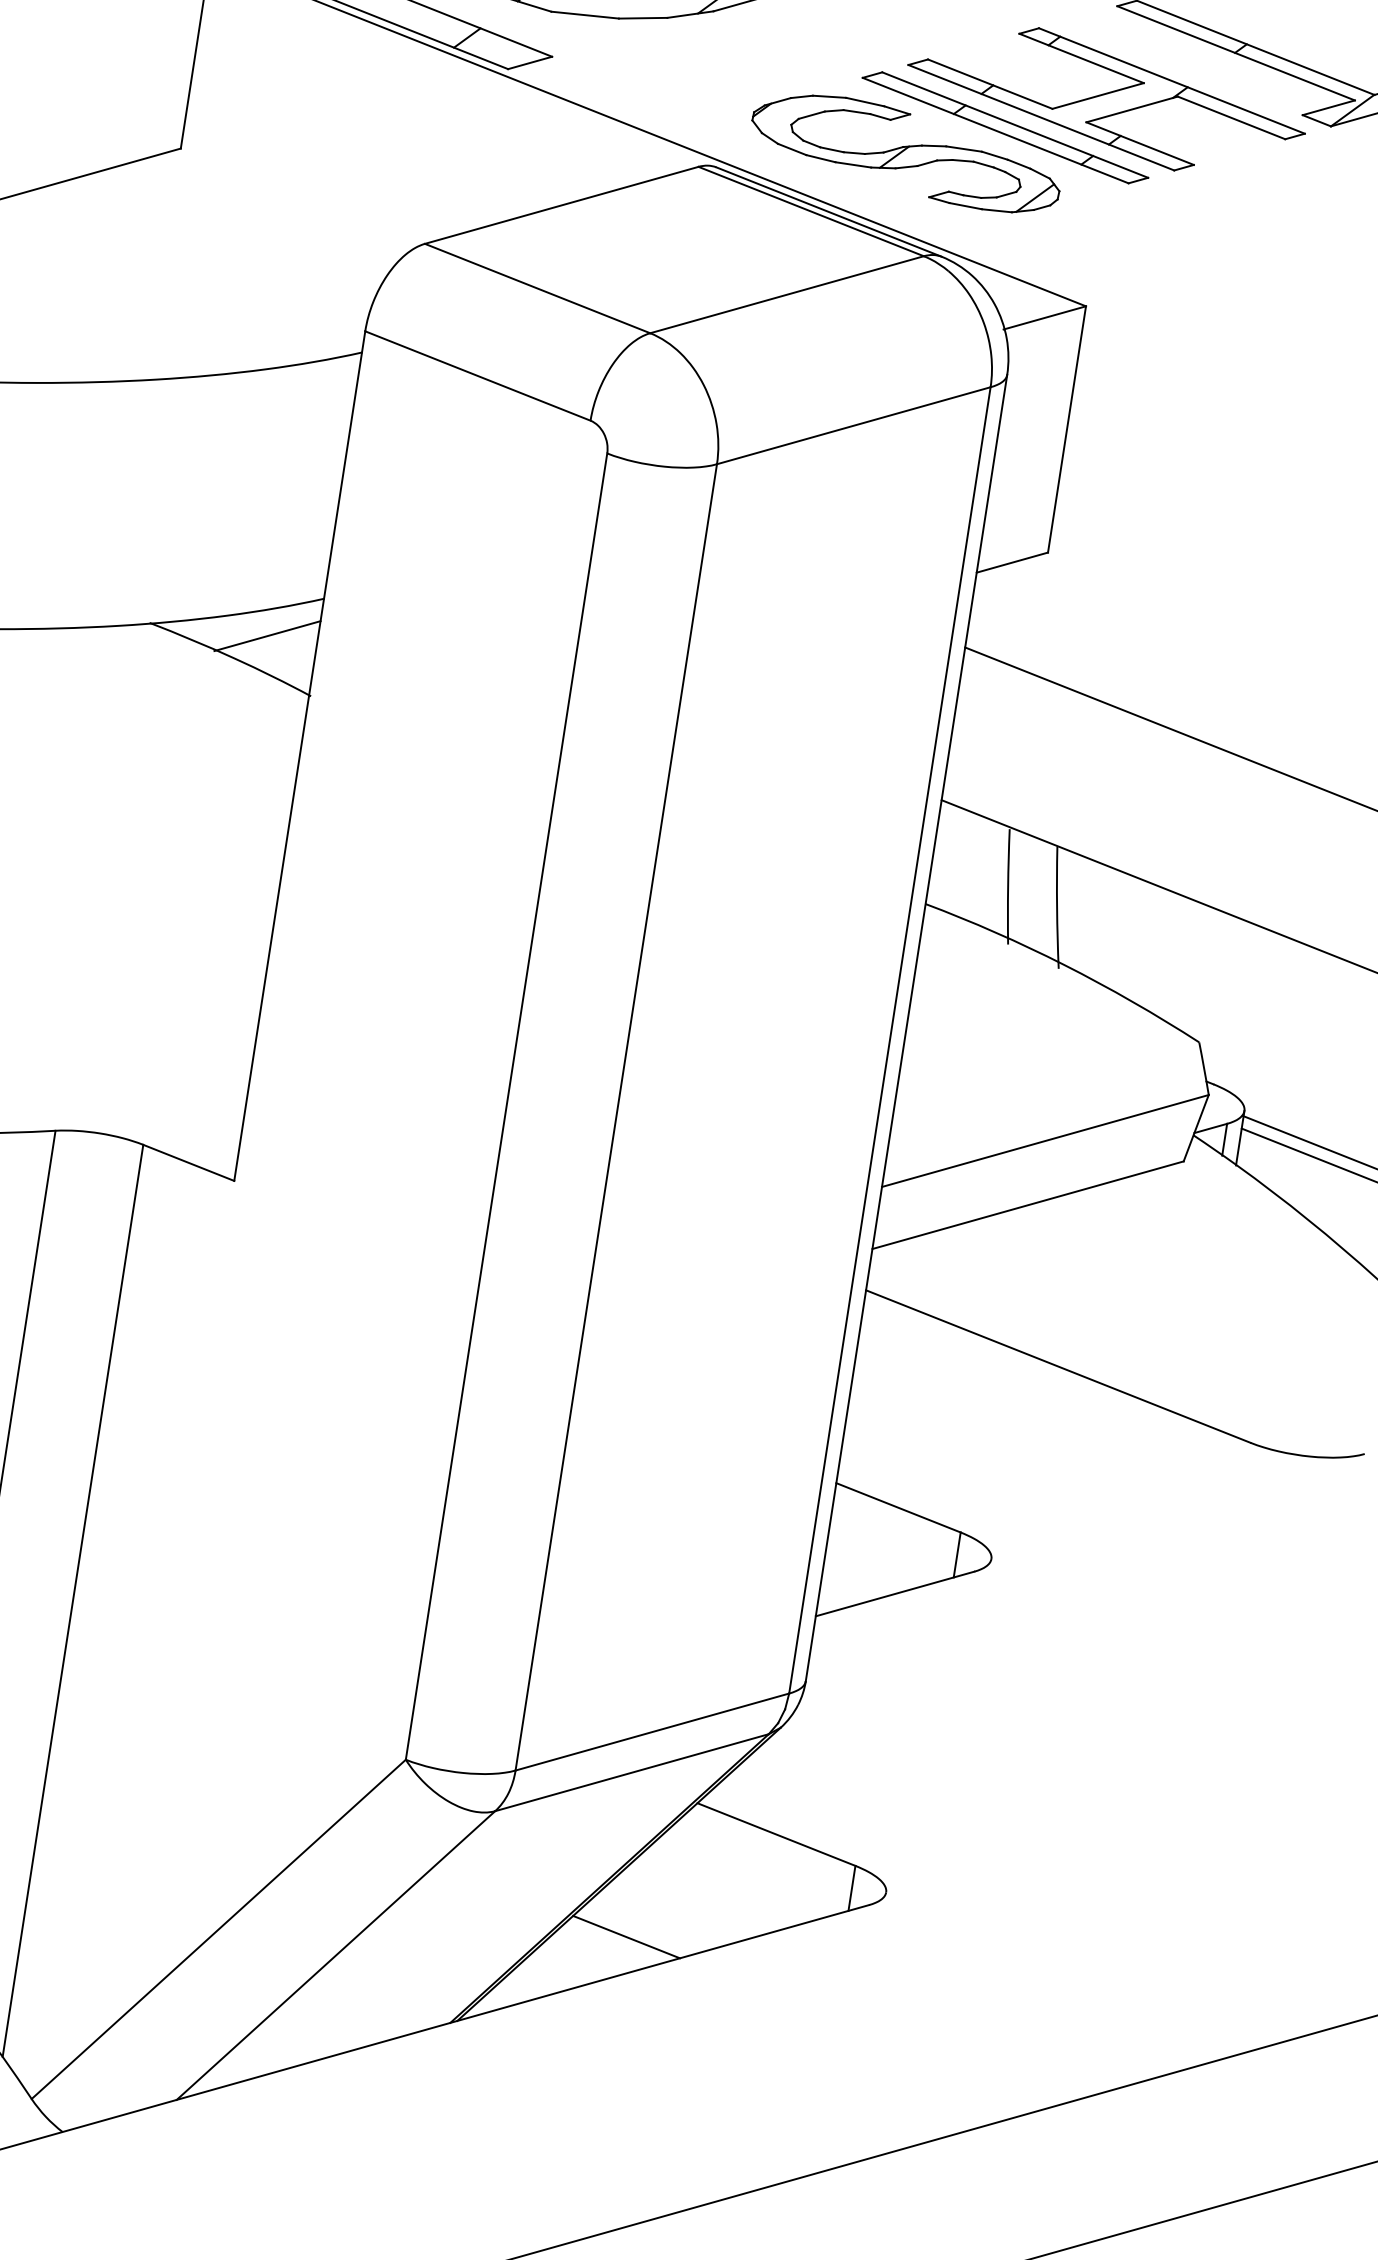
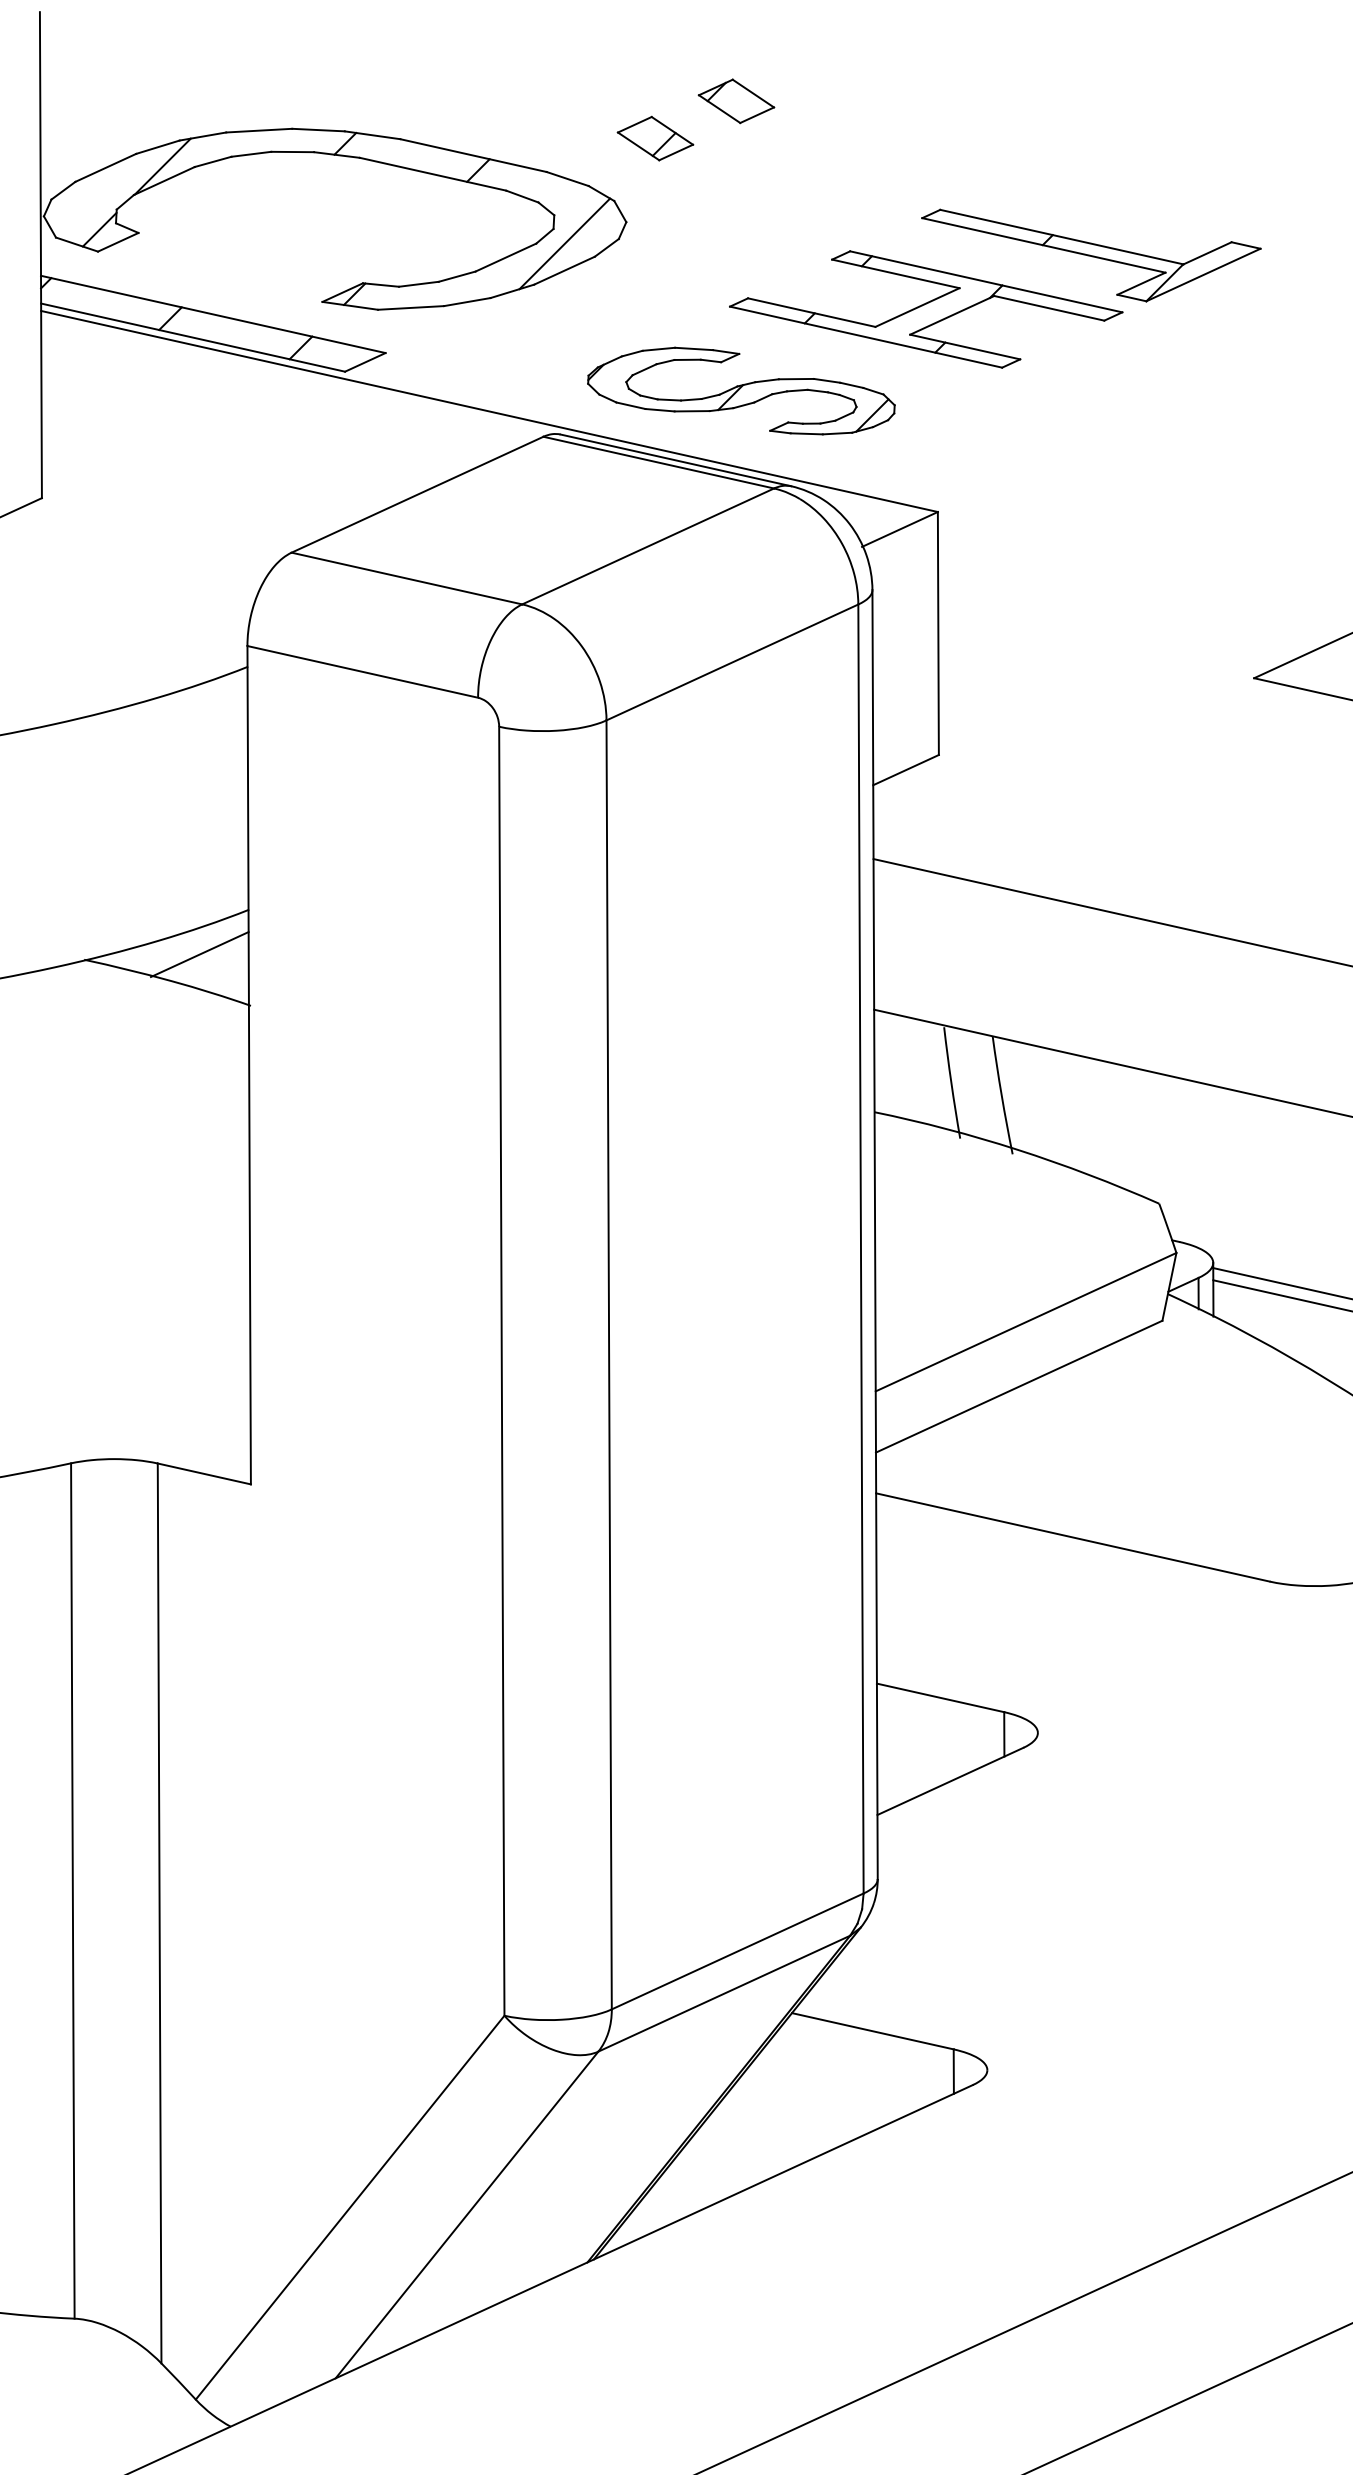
part: (1006, 127) -> (833, 351), removed
line: (625, 1936) -> (743, 2152), removed

